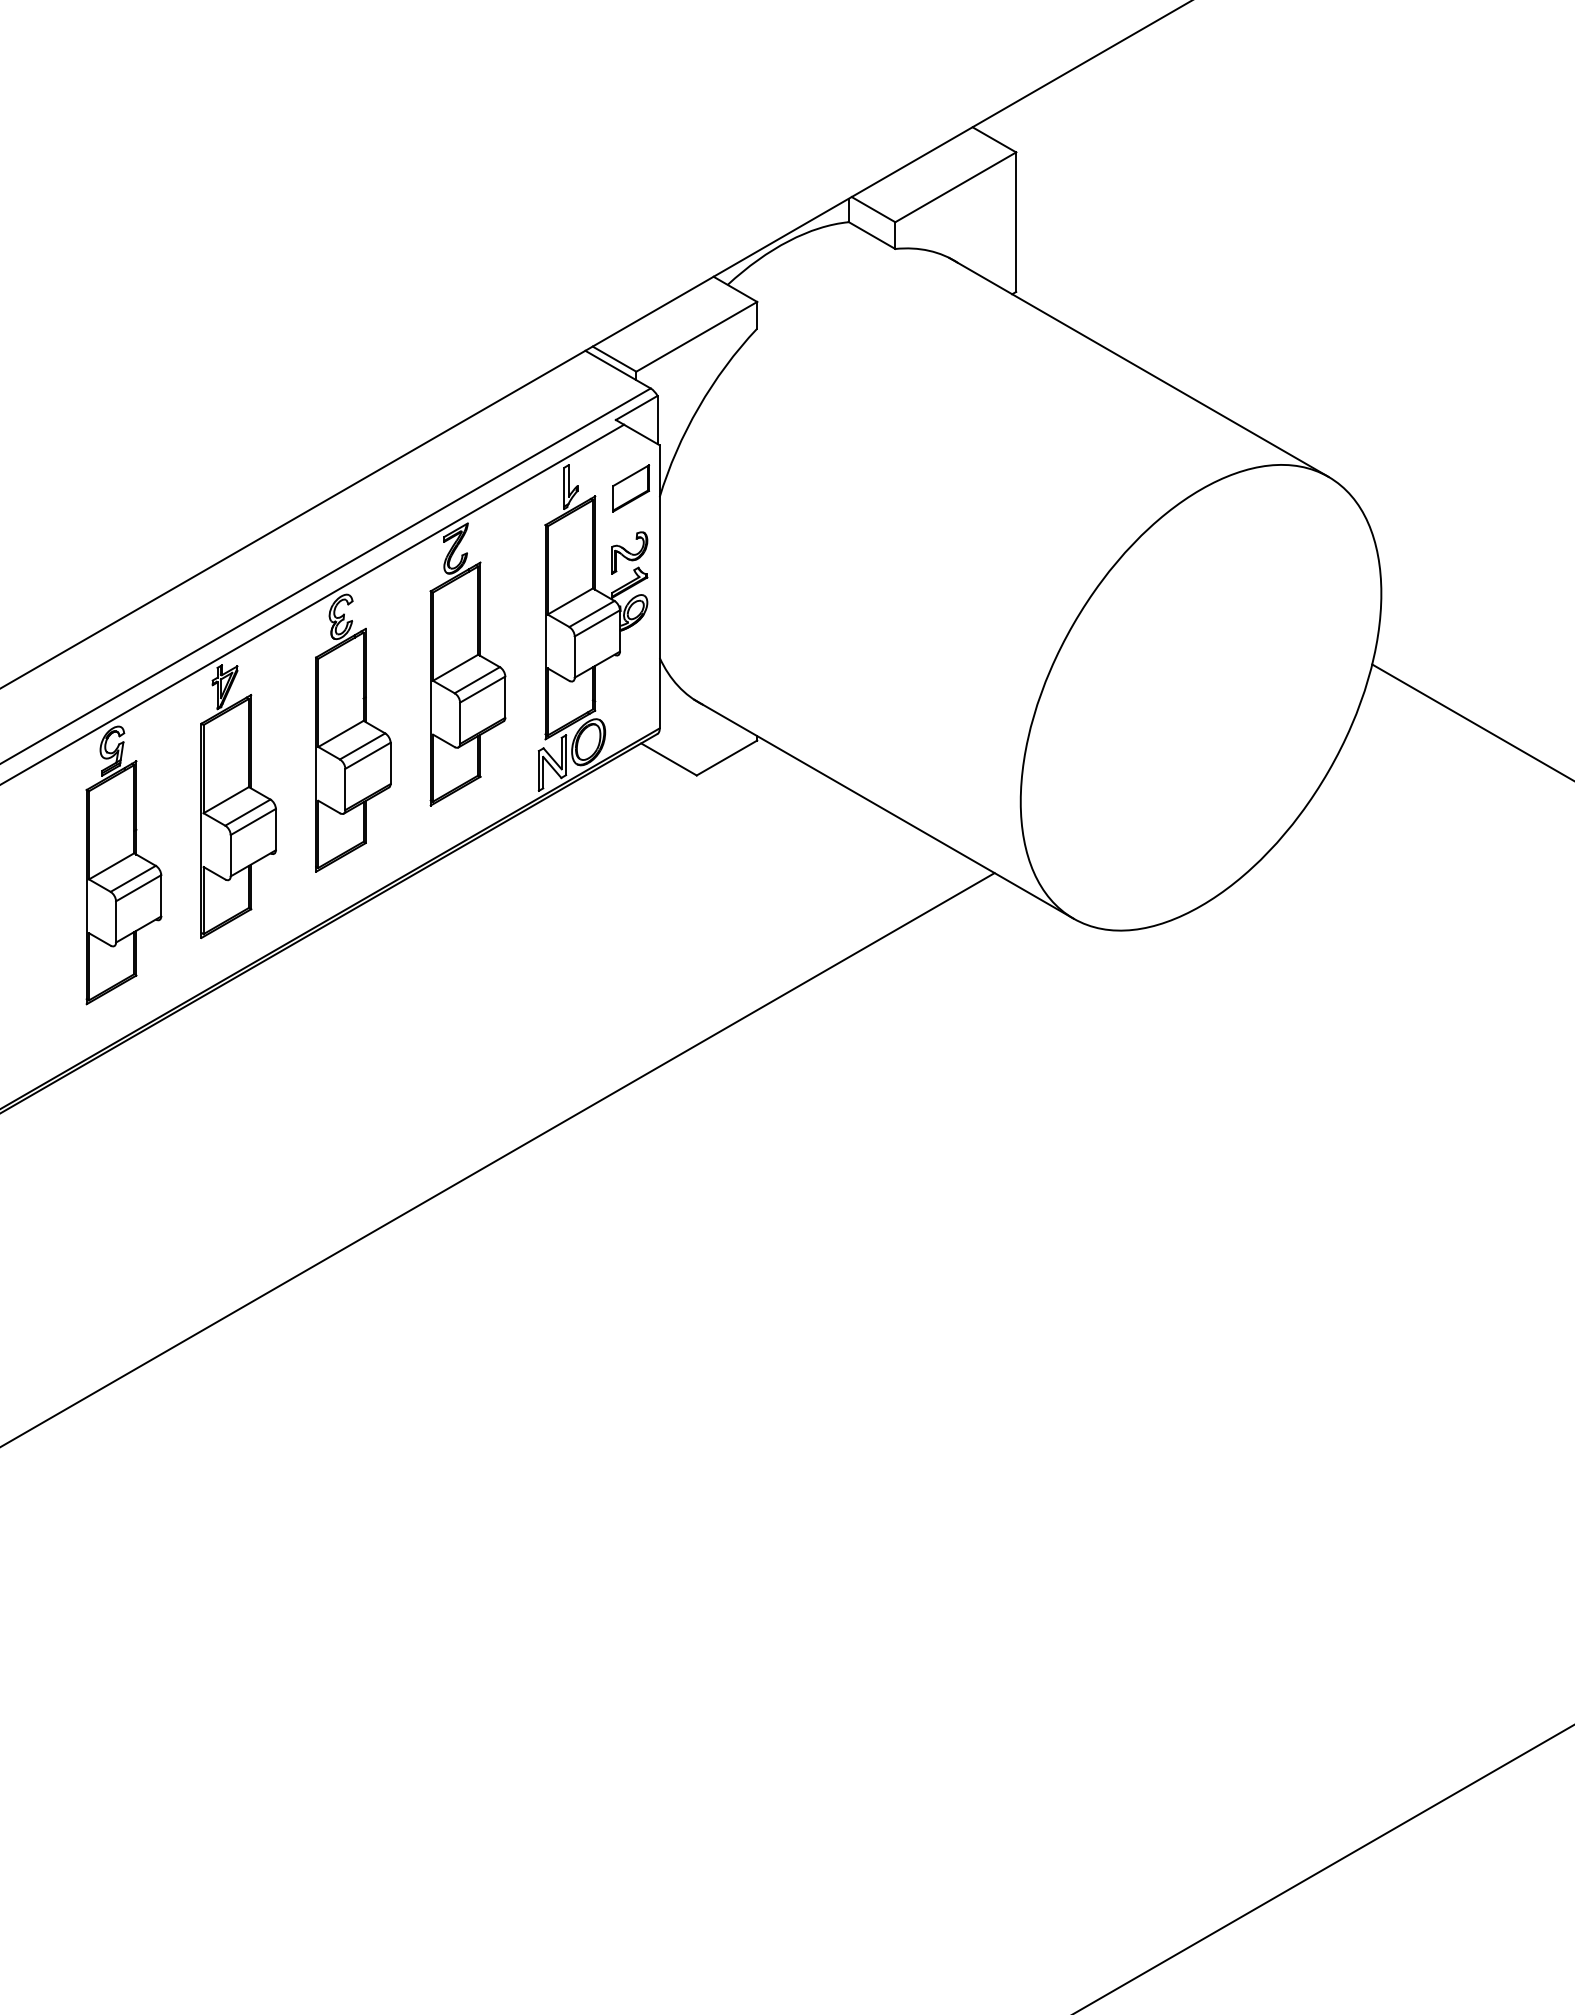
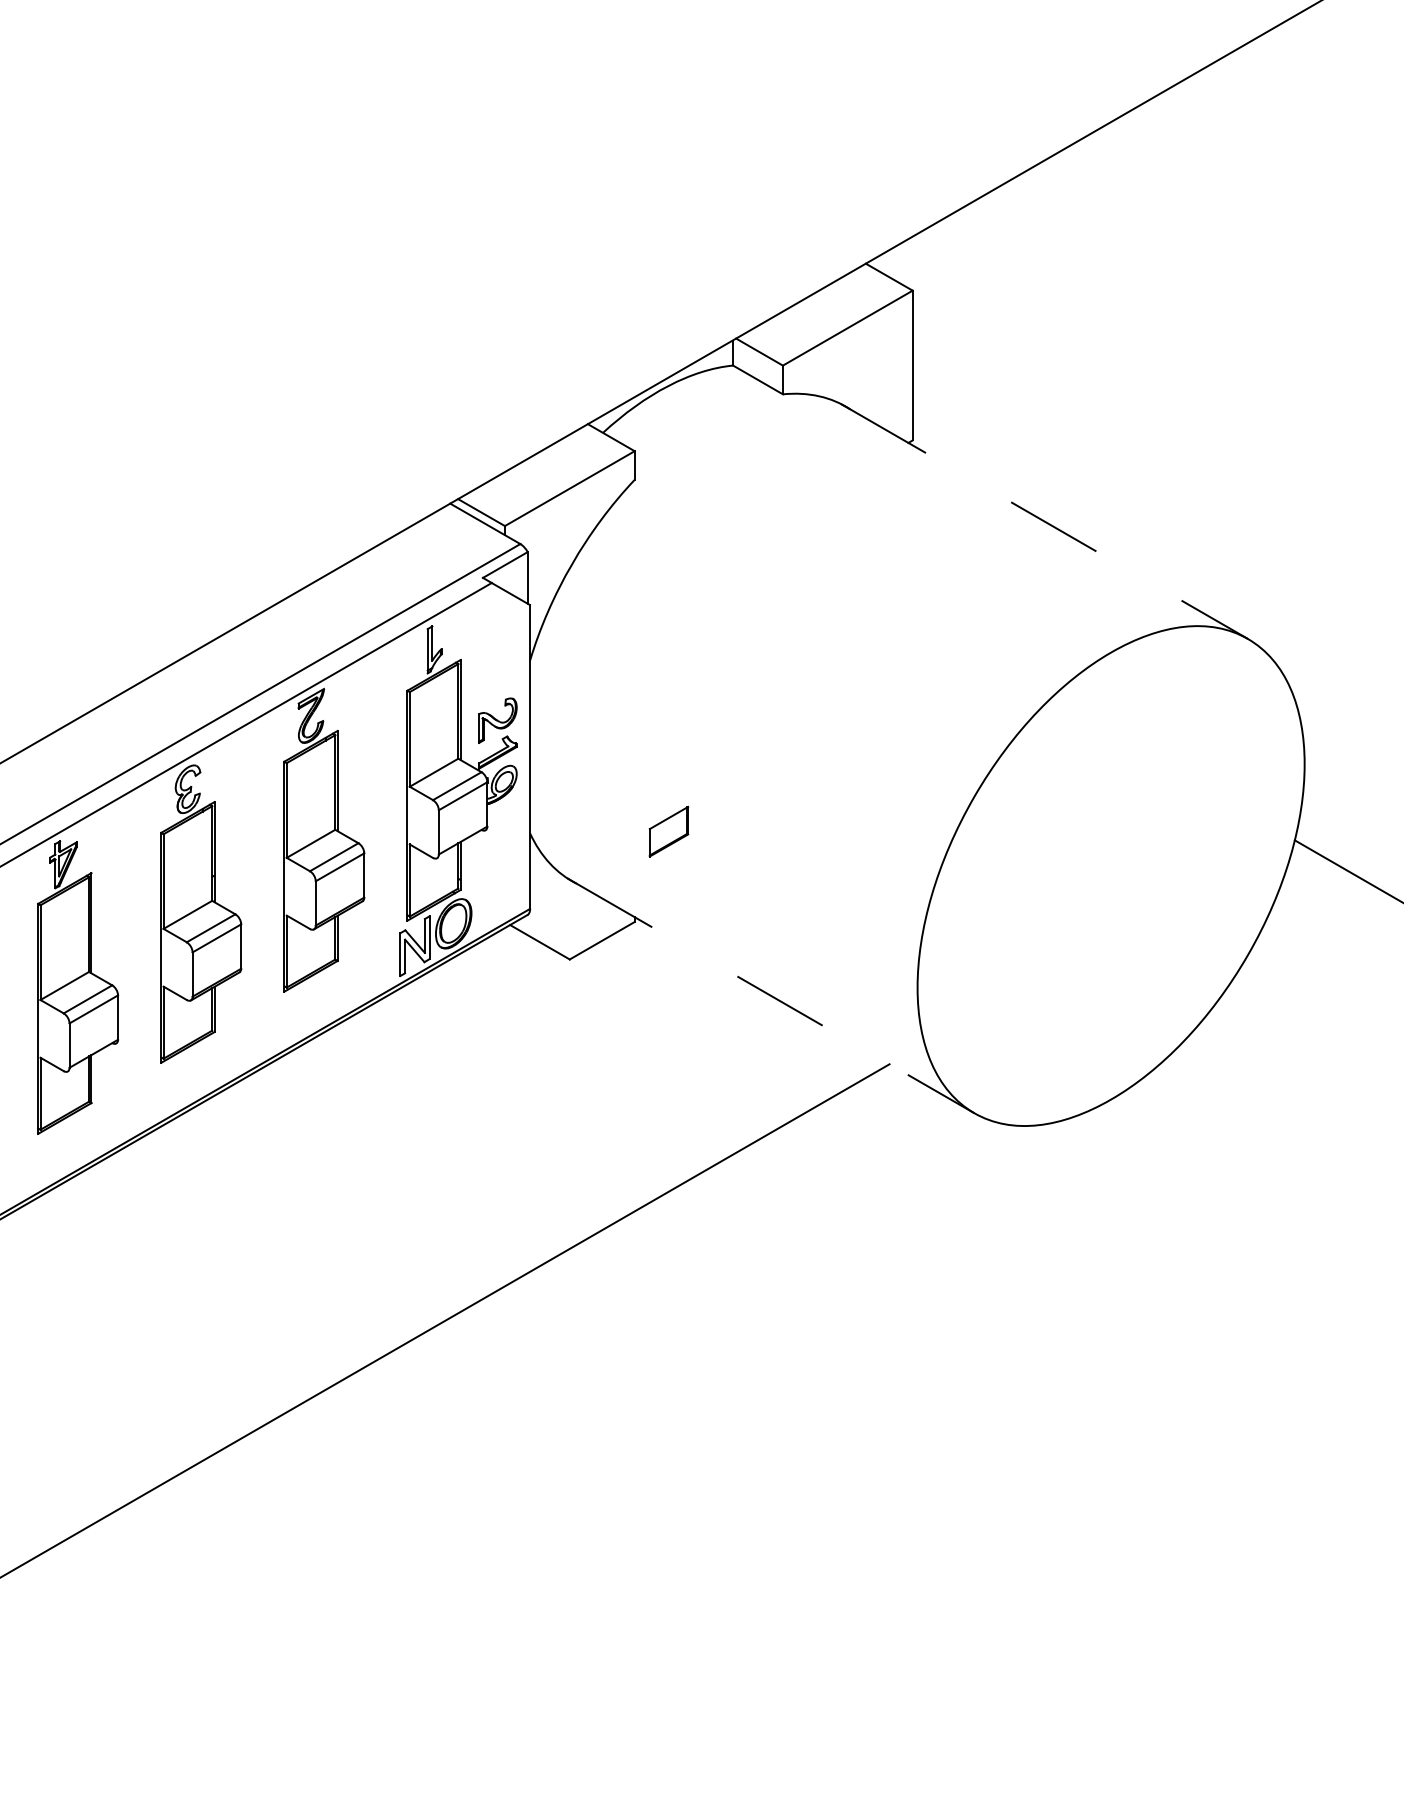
line: (1139, 367) -> (1045, 521), solid -> dashed
part: (630, 488) -> (668, 831), moved
line: (884, 809) -> (771, 995), solid -> dashed

